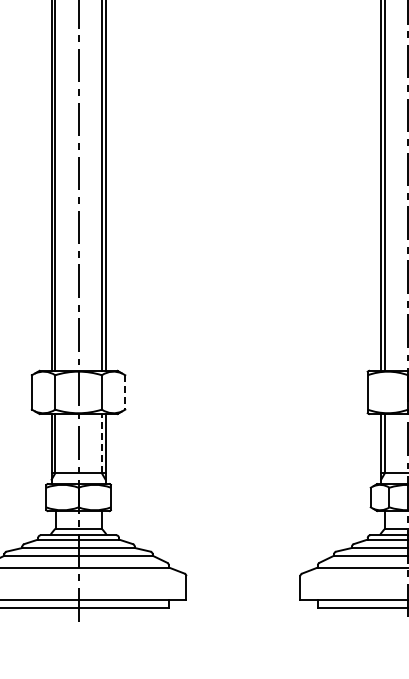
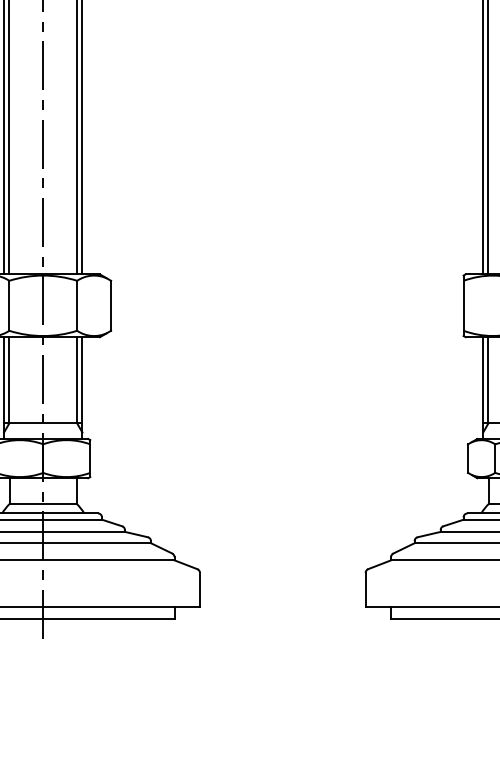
line: (125, 392) -> (111, 305), dashed -> solid
line: (101, 443) -> (76, 380), dashed -> solid

